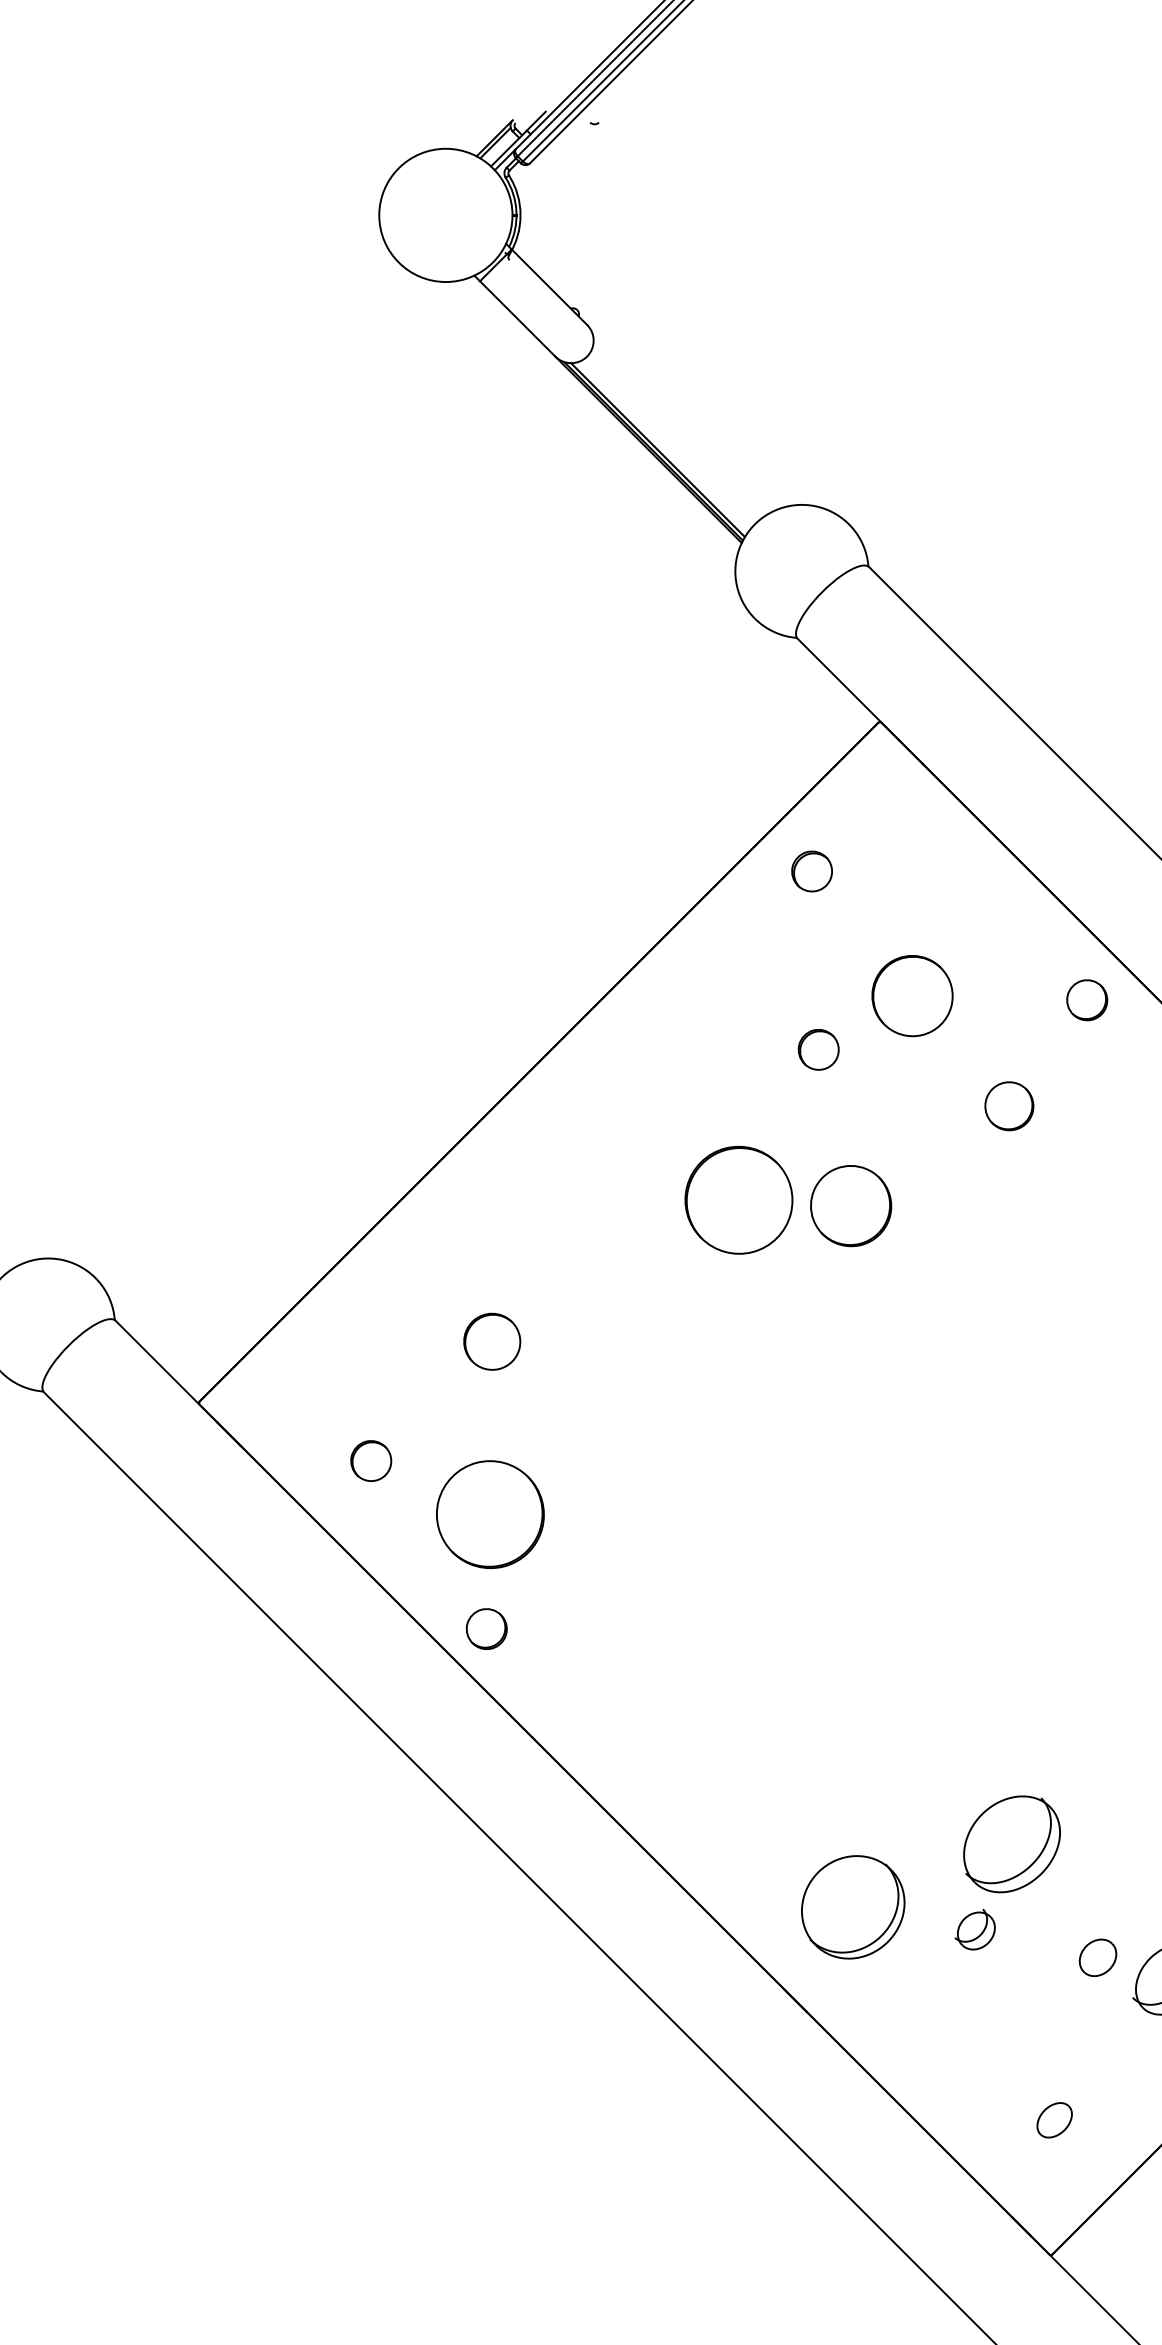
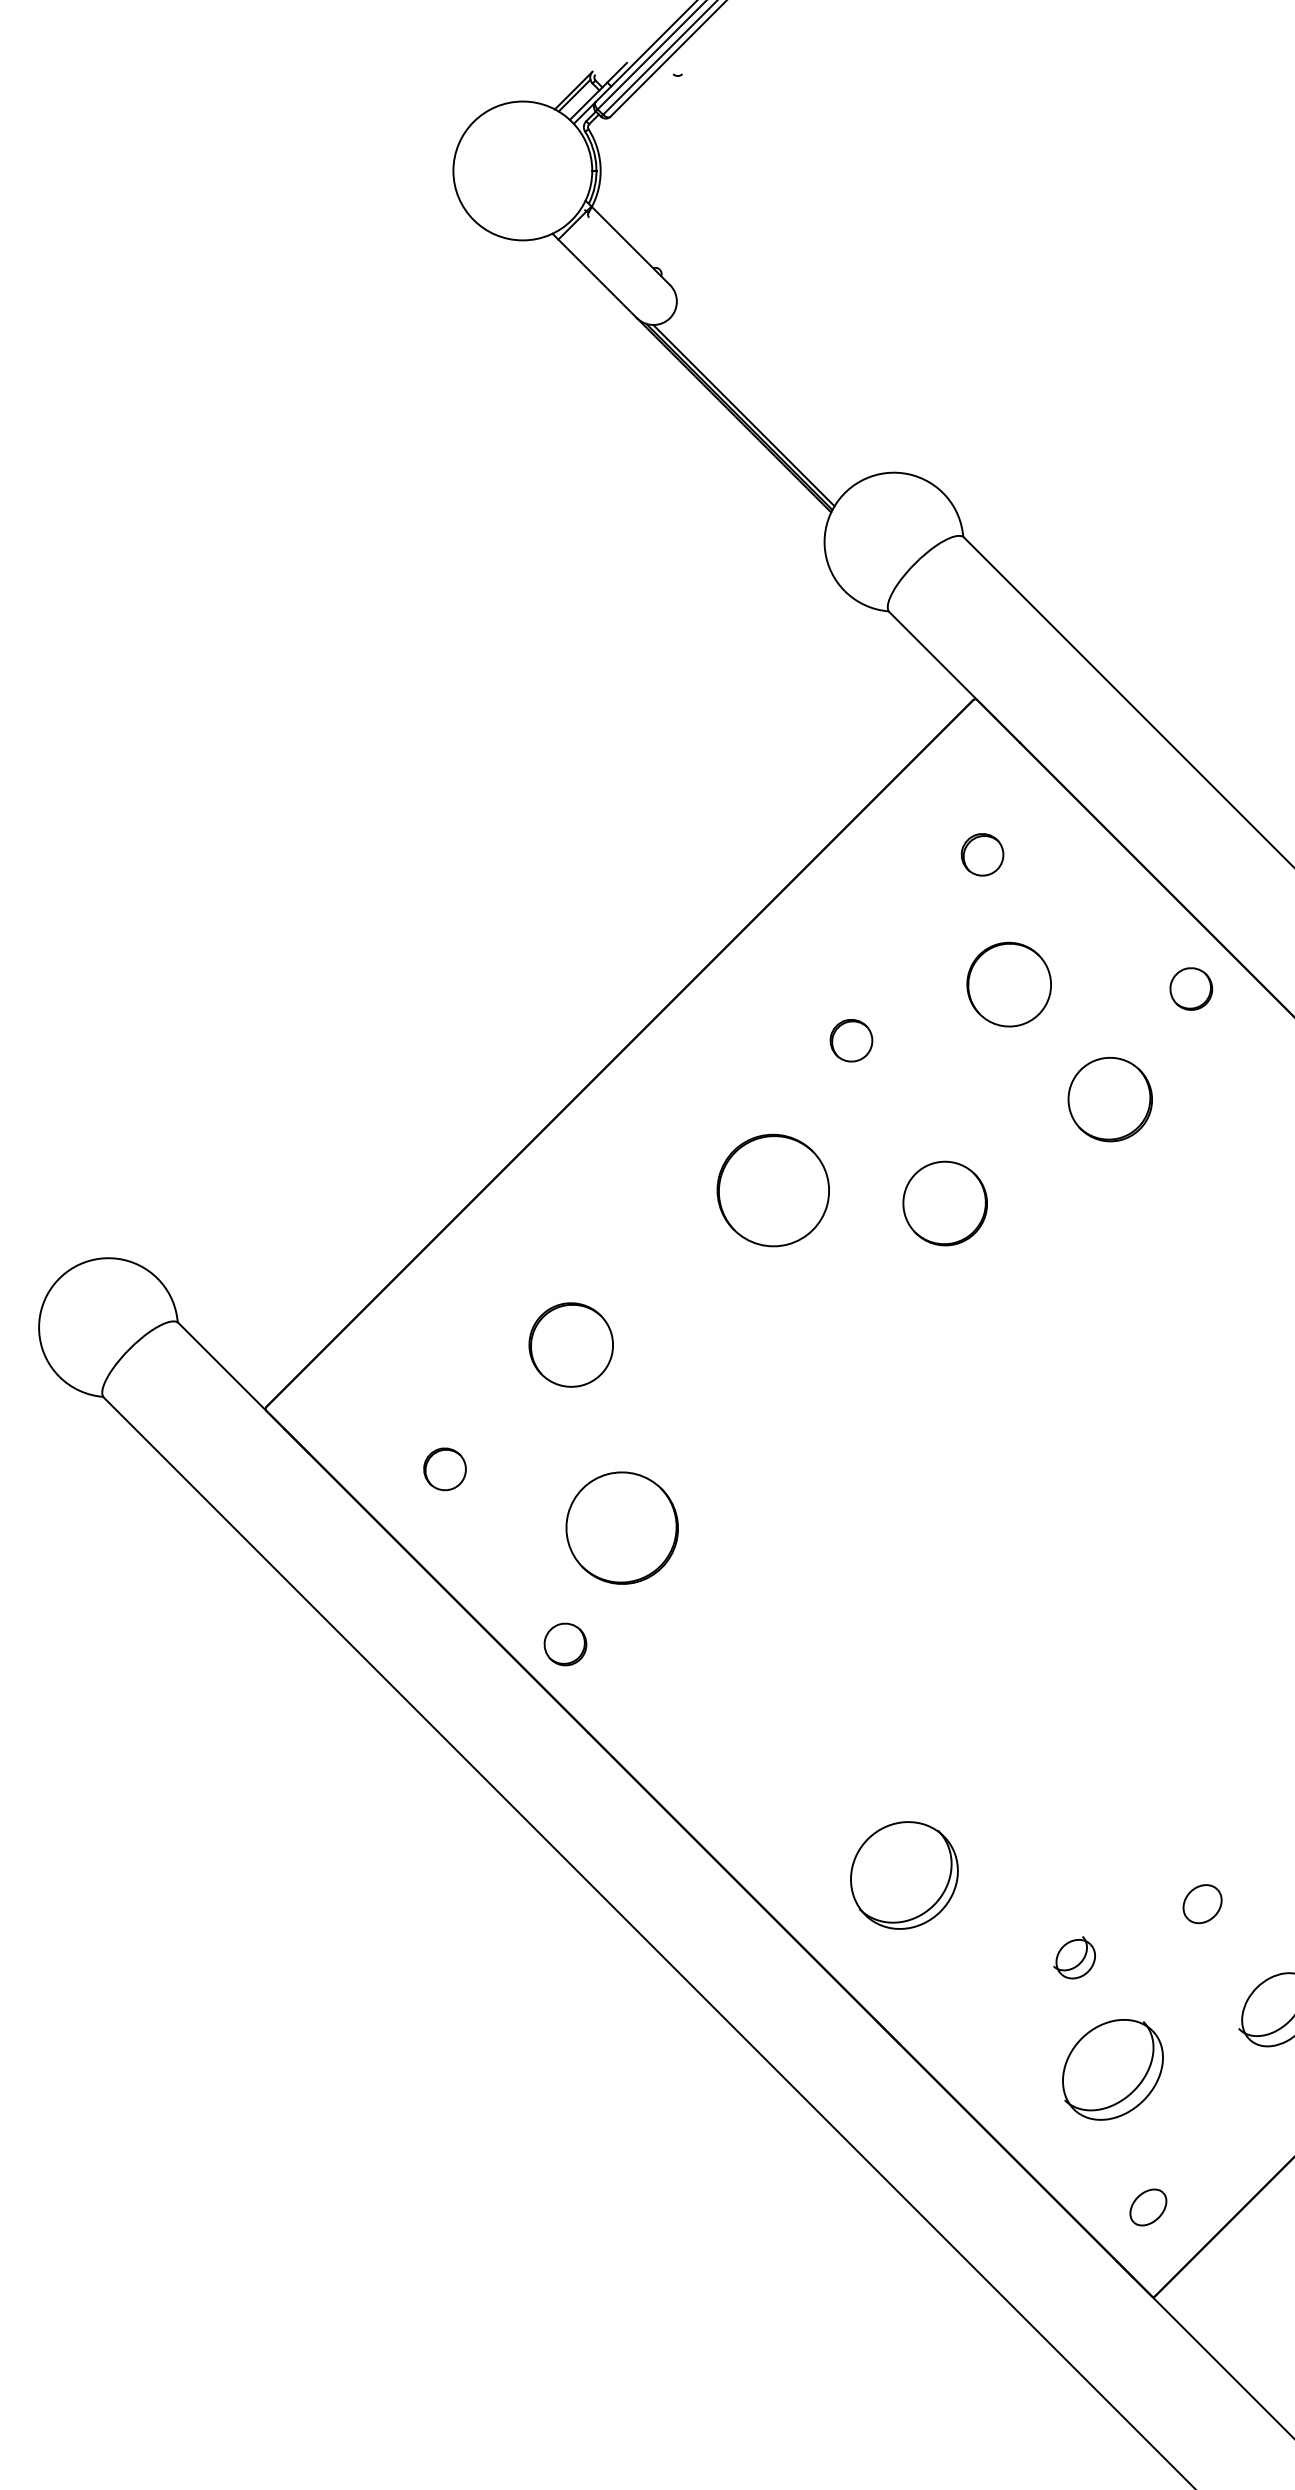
part: (812, 871) -> (982, 854), moved
part: (818, 1049) -> (851, 1040), moved
part: (1008, 1106) -> (1109, 1099), size x1.67
part: (738, 1200) -> (772, 1190), moved
part: (491, 1341) -> (570, 1344), size x1.43
part: (489, 1513) -> (621, 1527), moved
part: (1011, 1844) -> (1112, 2069), moved
part: (853, 1907) -> (904, 1875), moved
part: (1097, 1958) -> (1202, 1904), moved
part: (1054, 2120) -> (1148, 2207), moved

